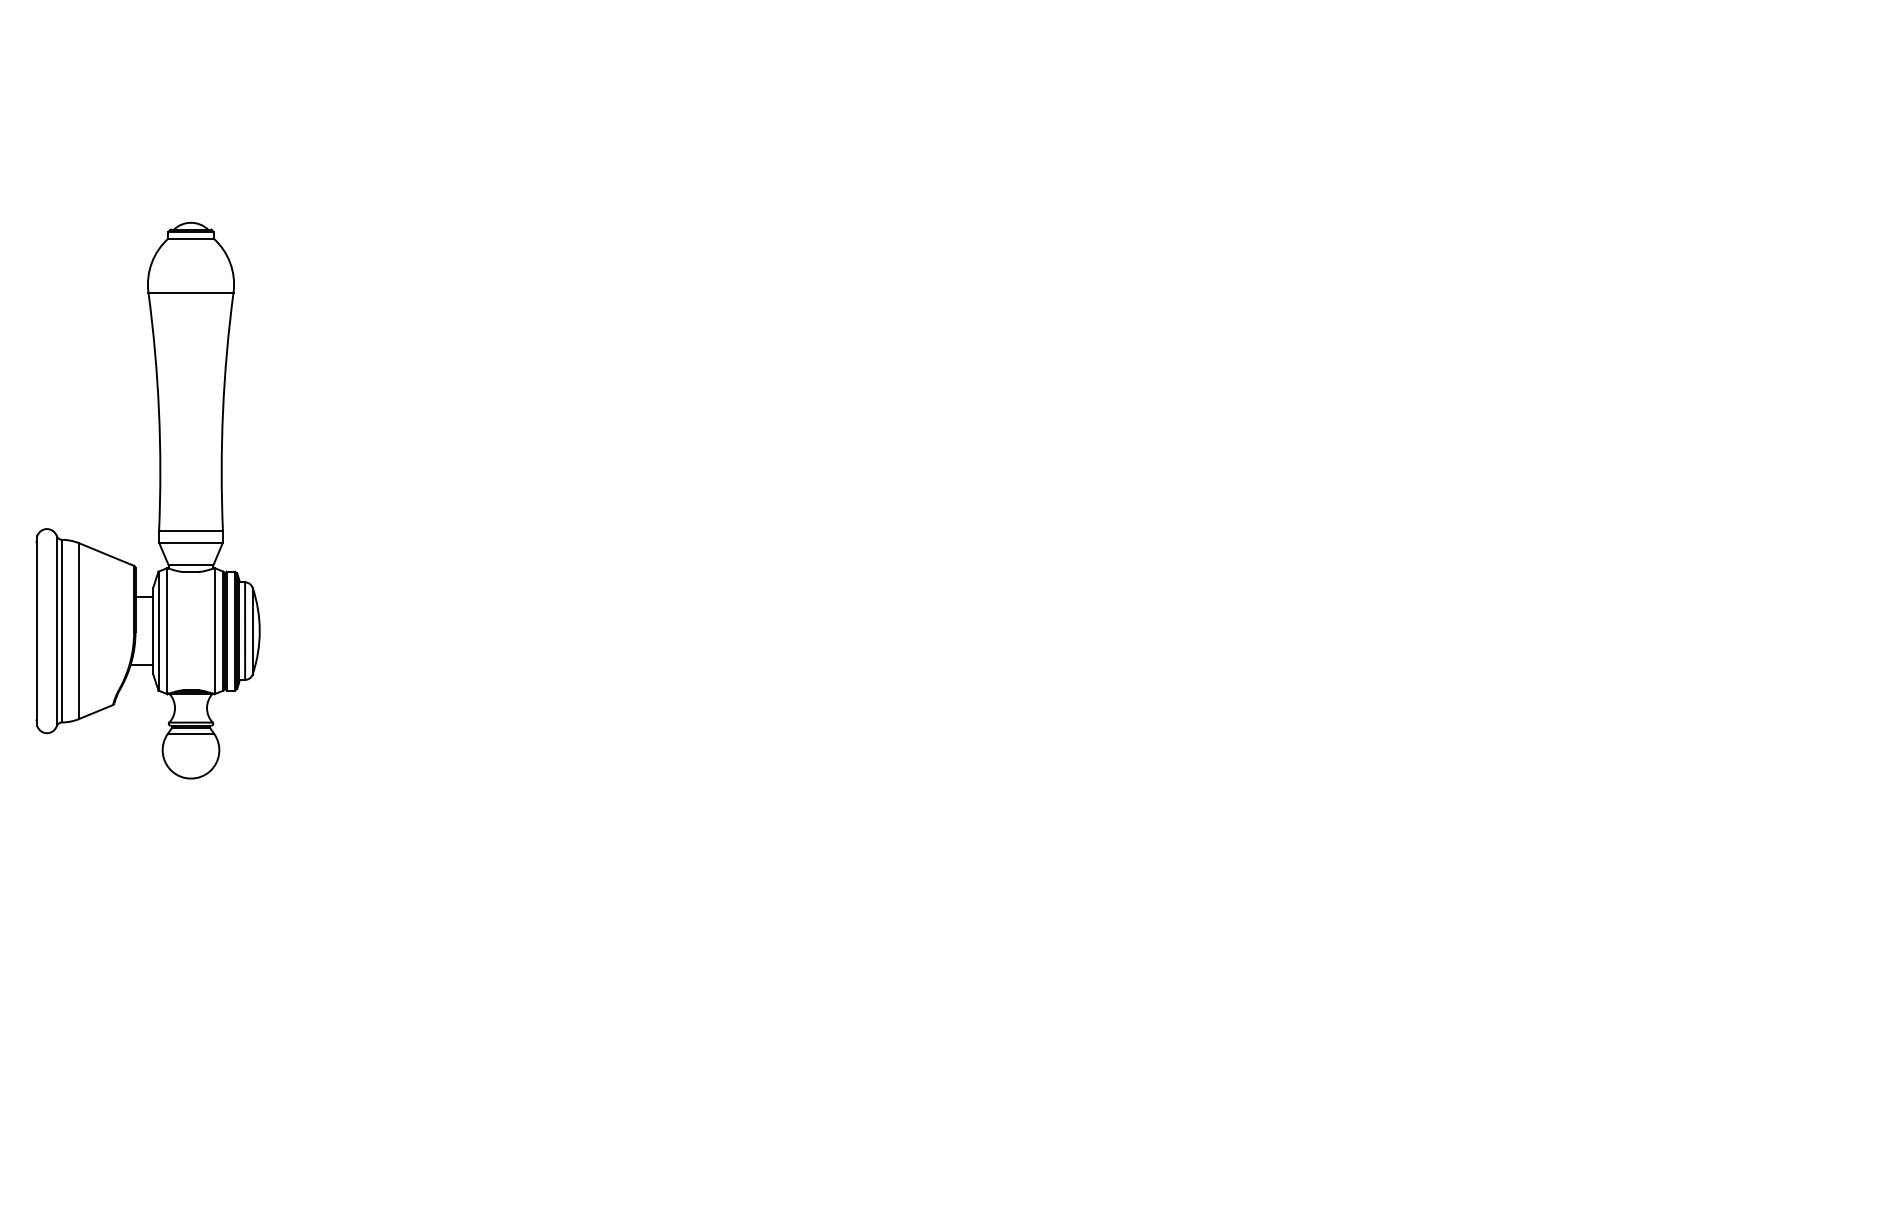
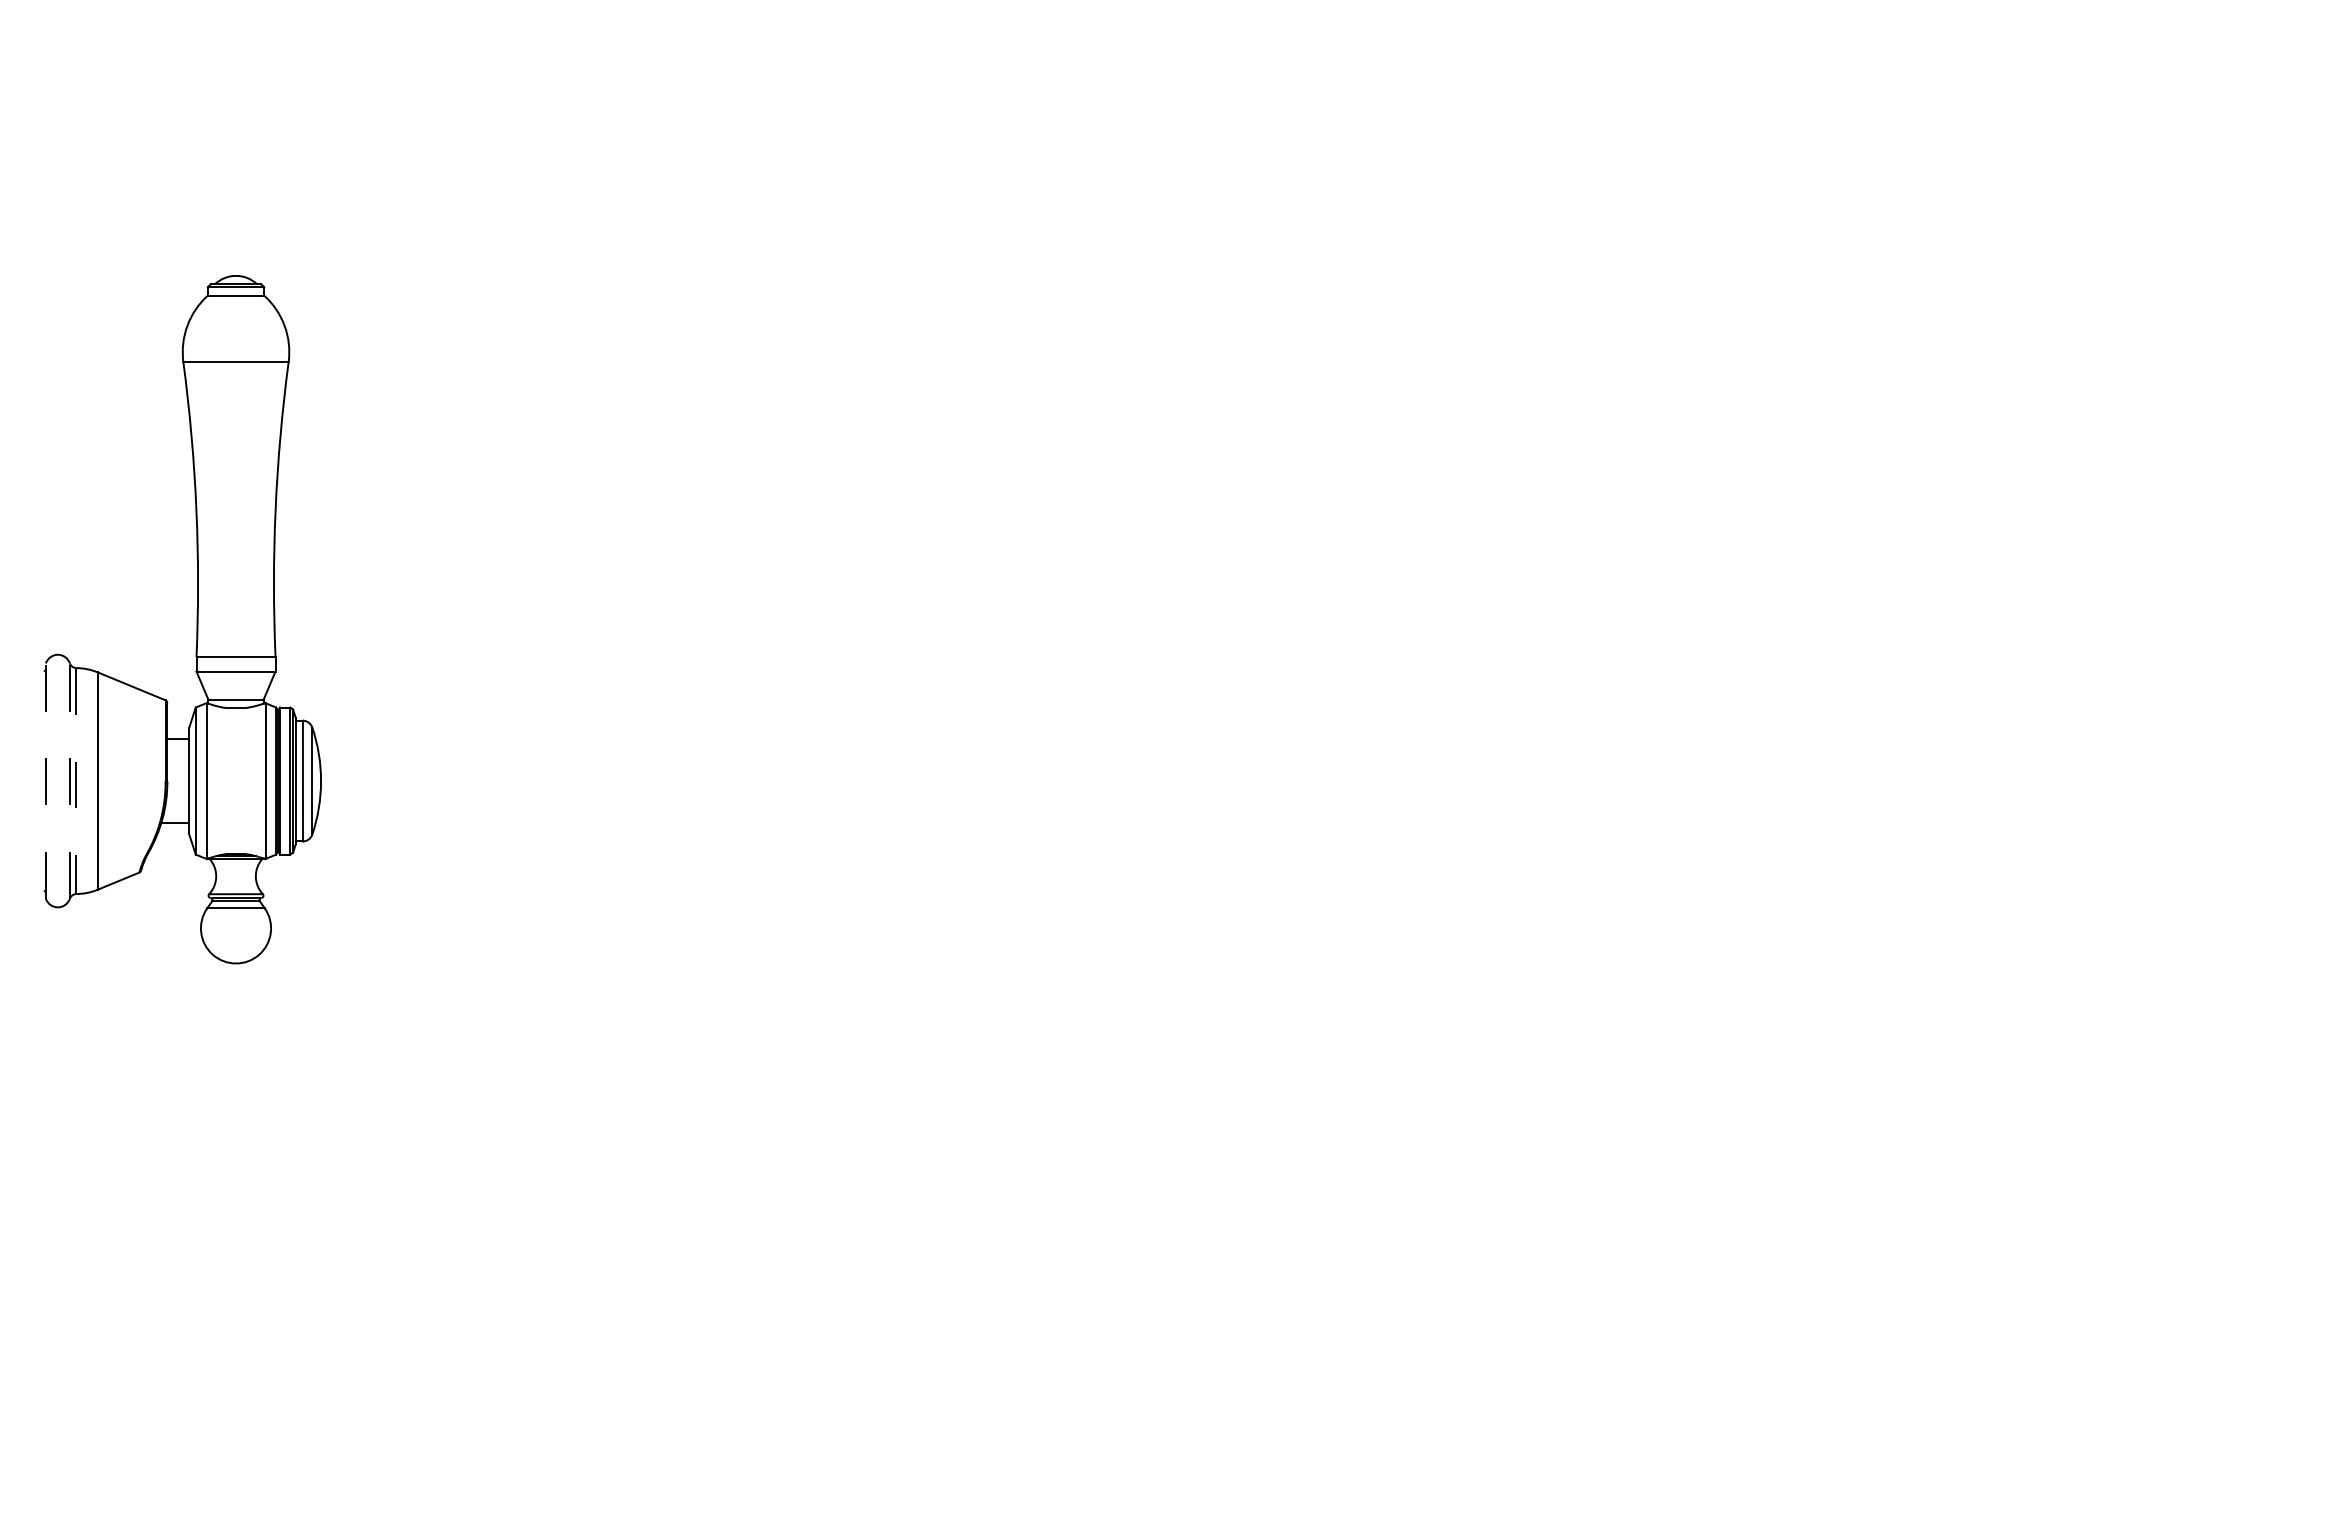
line: (37, 631) -> (45, 781), solid -> dashed
line: (56, 631) -> (69, 781), solid -> dashed
line: (62, 631) -> (76, 781), solid -> dashed

